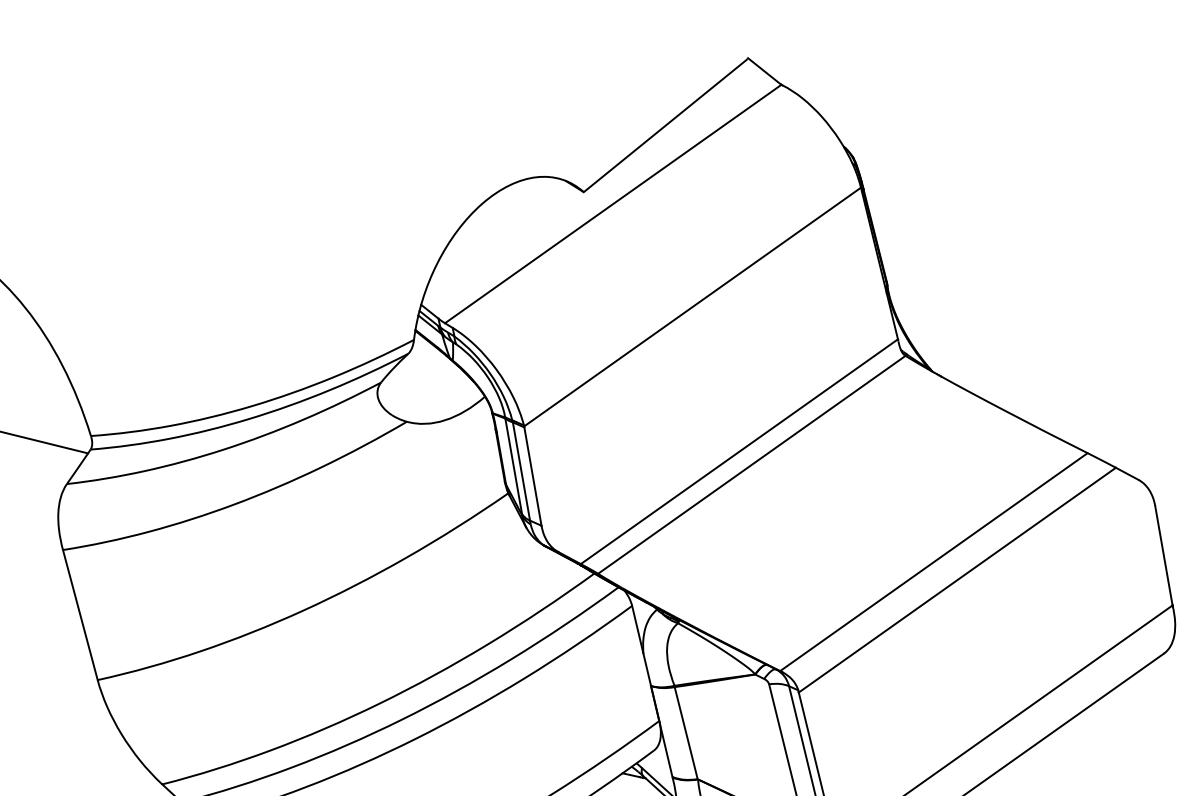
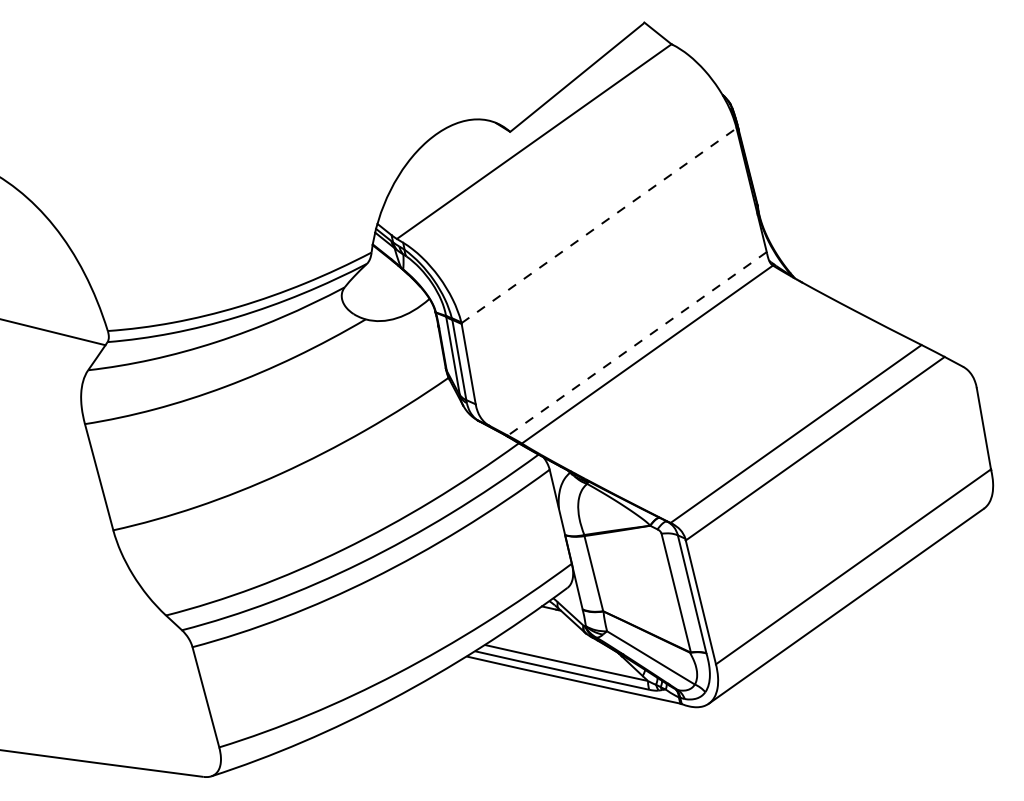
line: (693, 306) -> (599, 225), solid -> dashed
line: (739, 451) -> (637, 343), solid -> dashed

